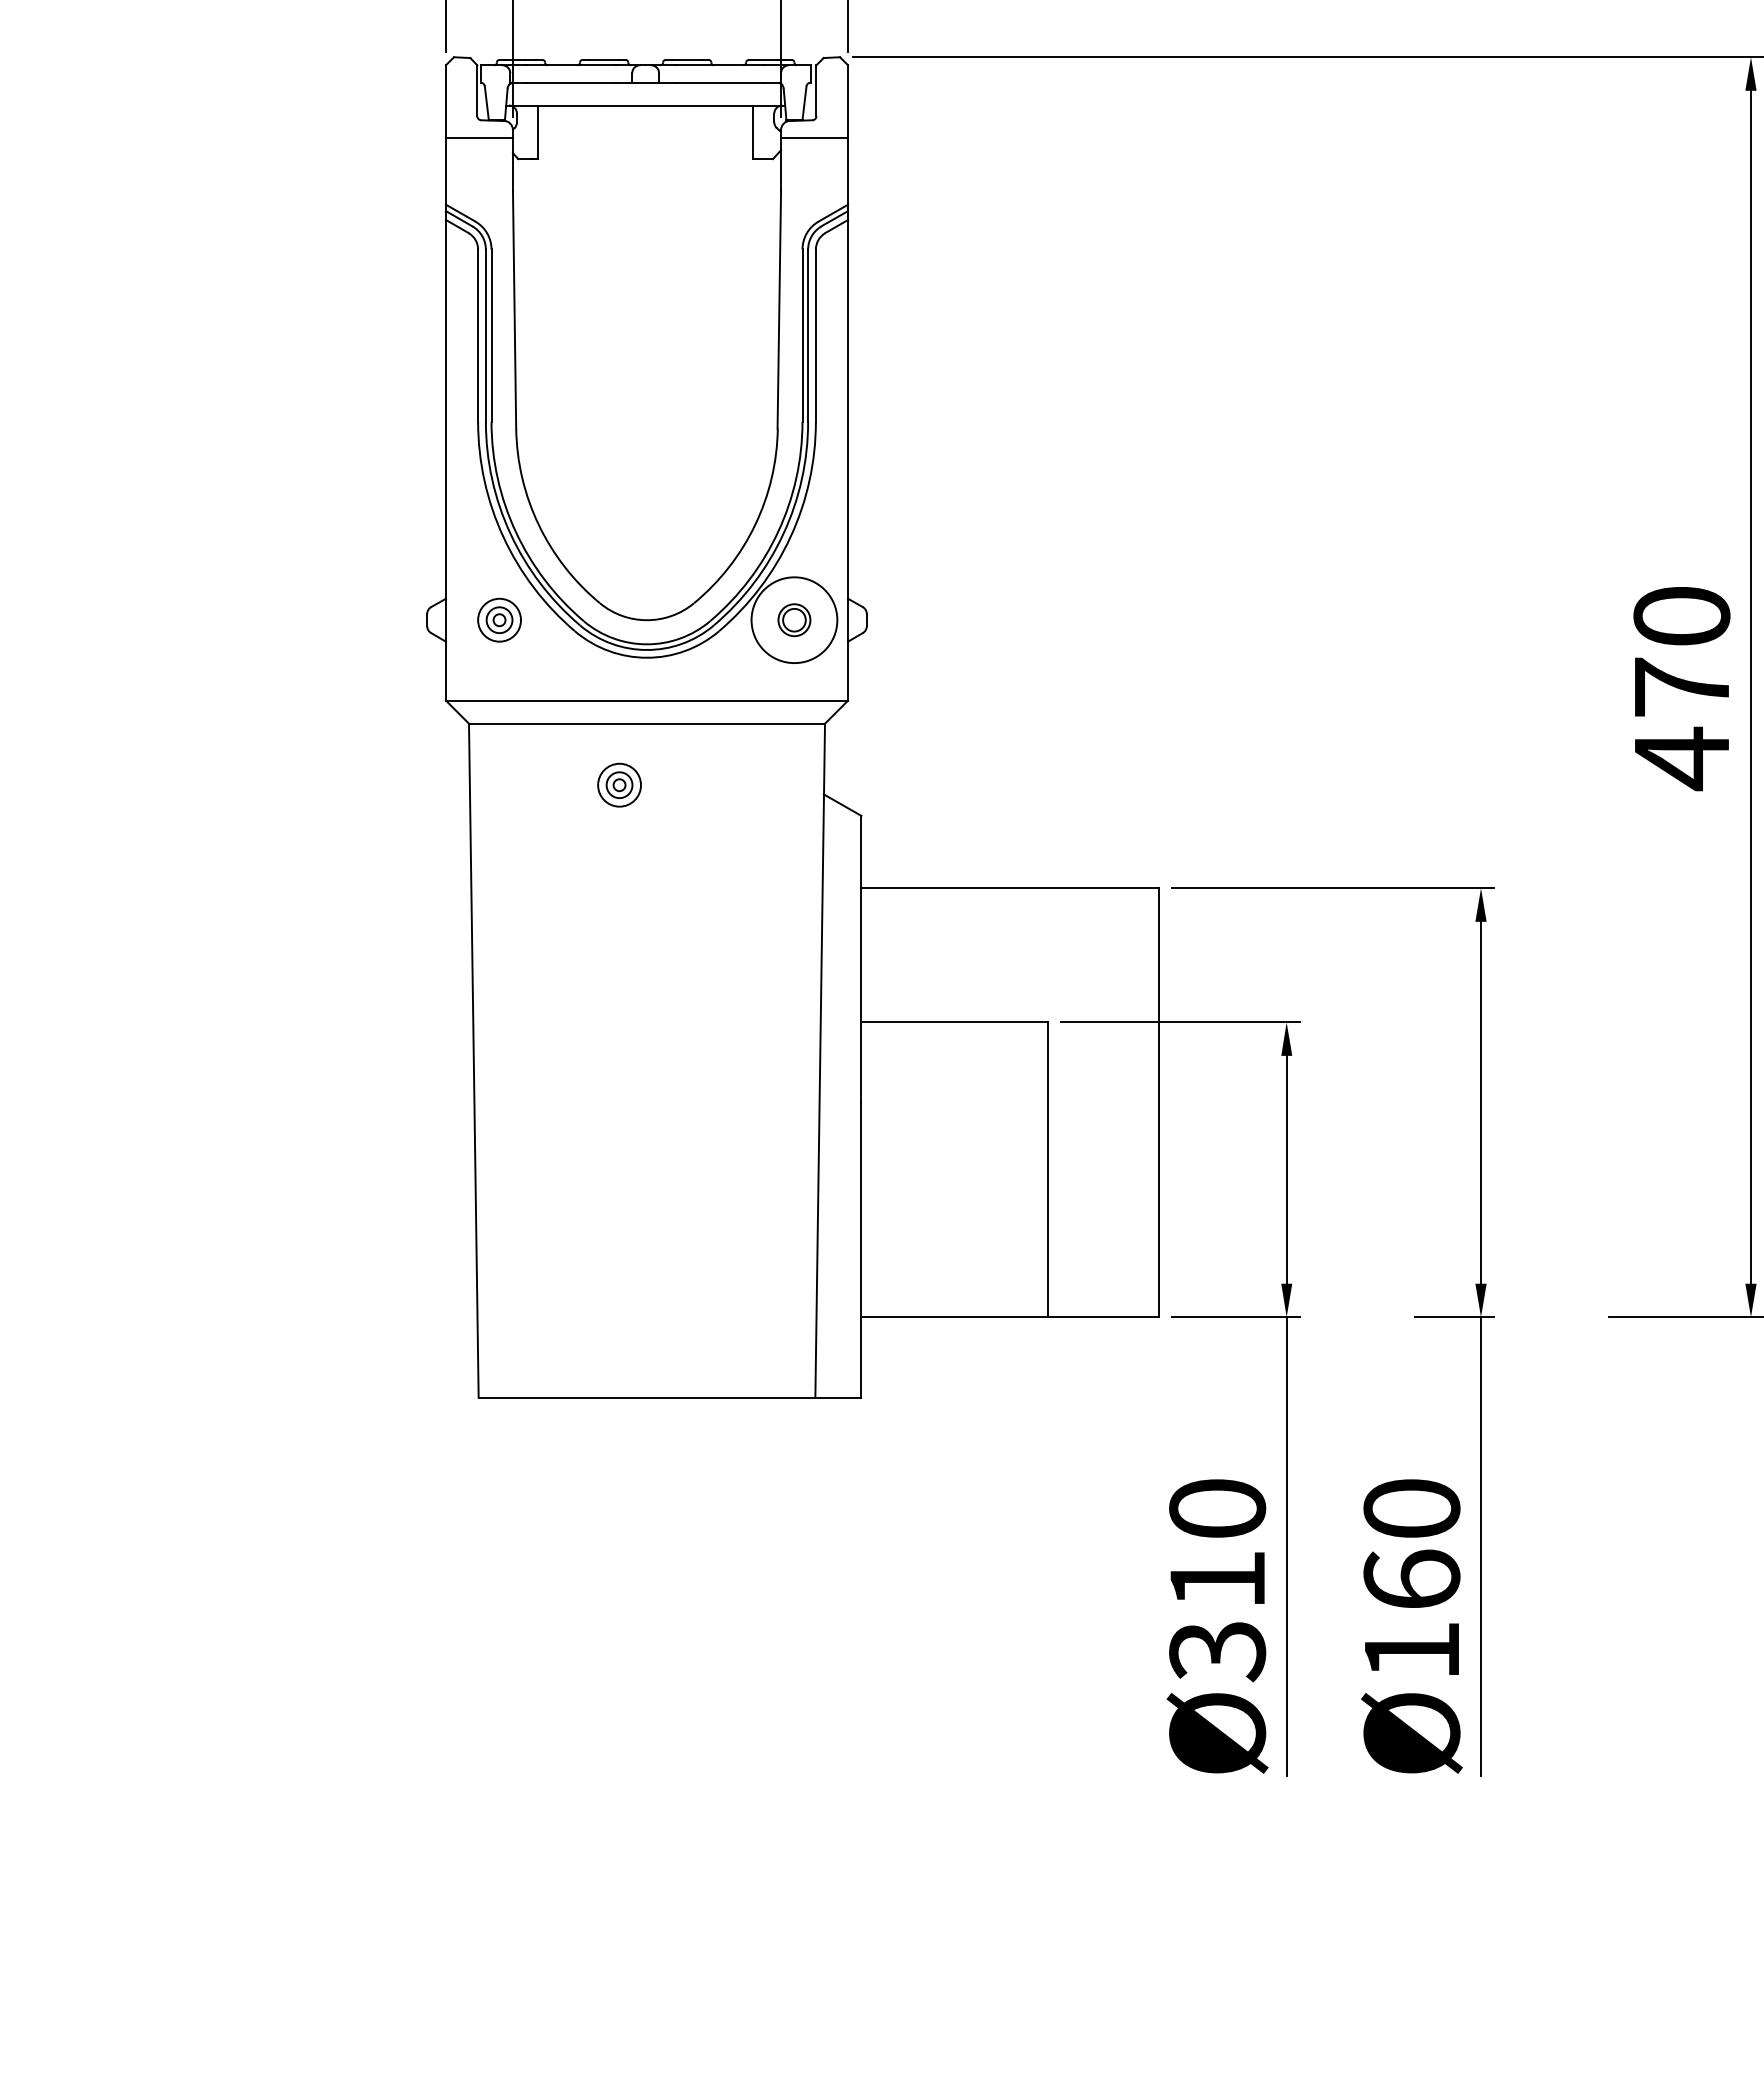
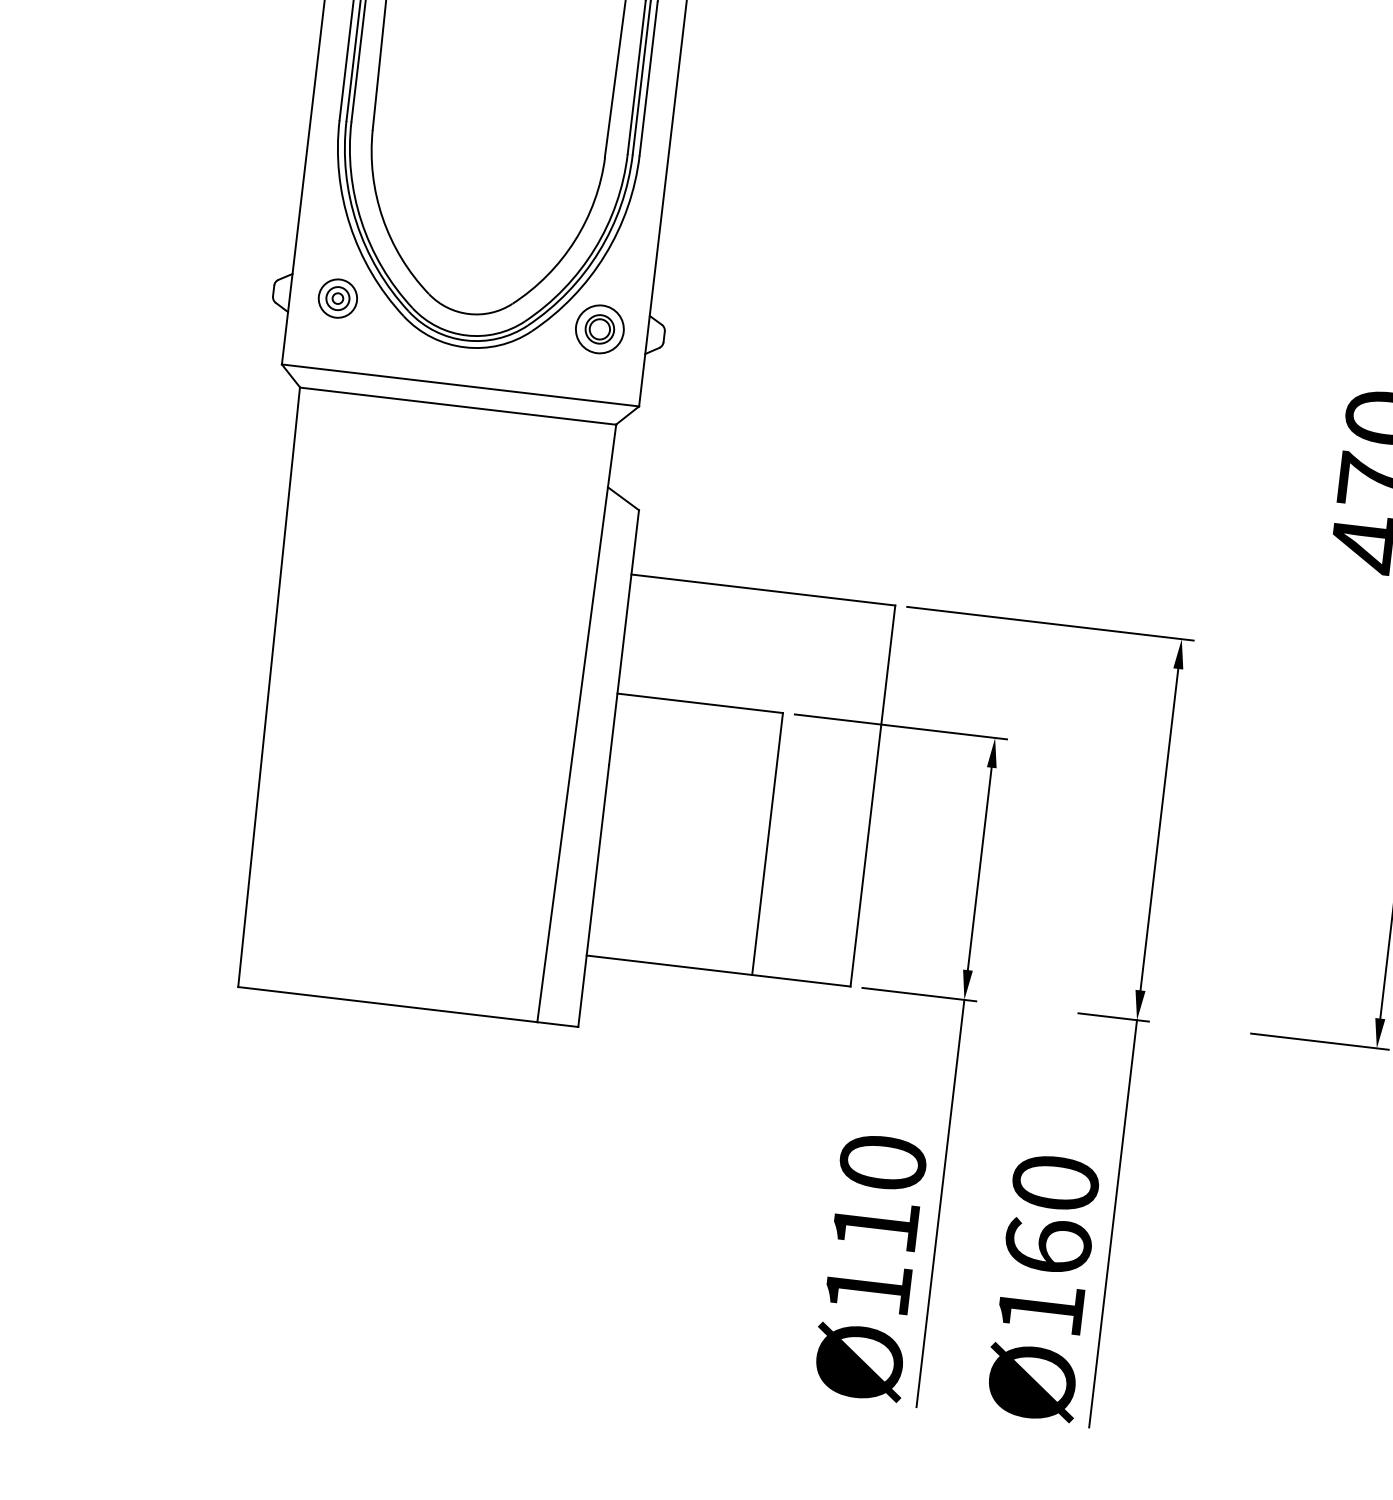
circle: (794, 620) -> (599, 329), size x0.62
part: (619, 784) -> (427, 457), removed
text: (1217, 1652) -> (867, 1290), Ø310 -> Ø110

